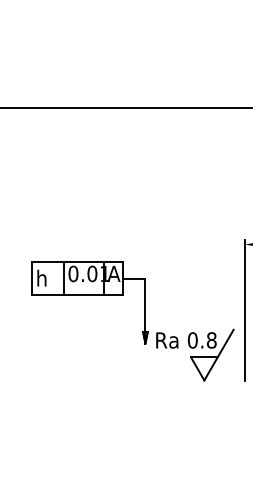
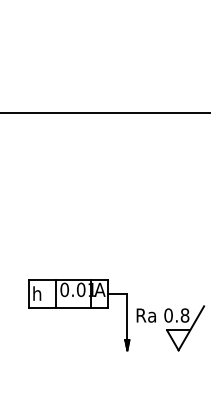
part: (89, 295) -> (78, 308), moved

